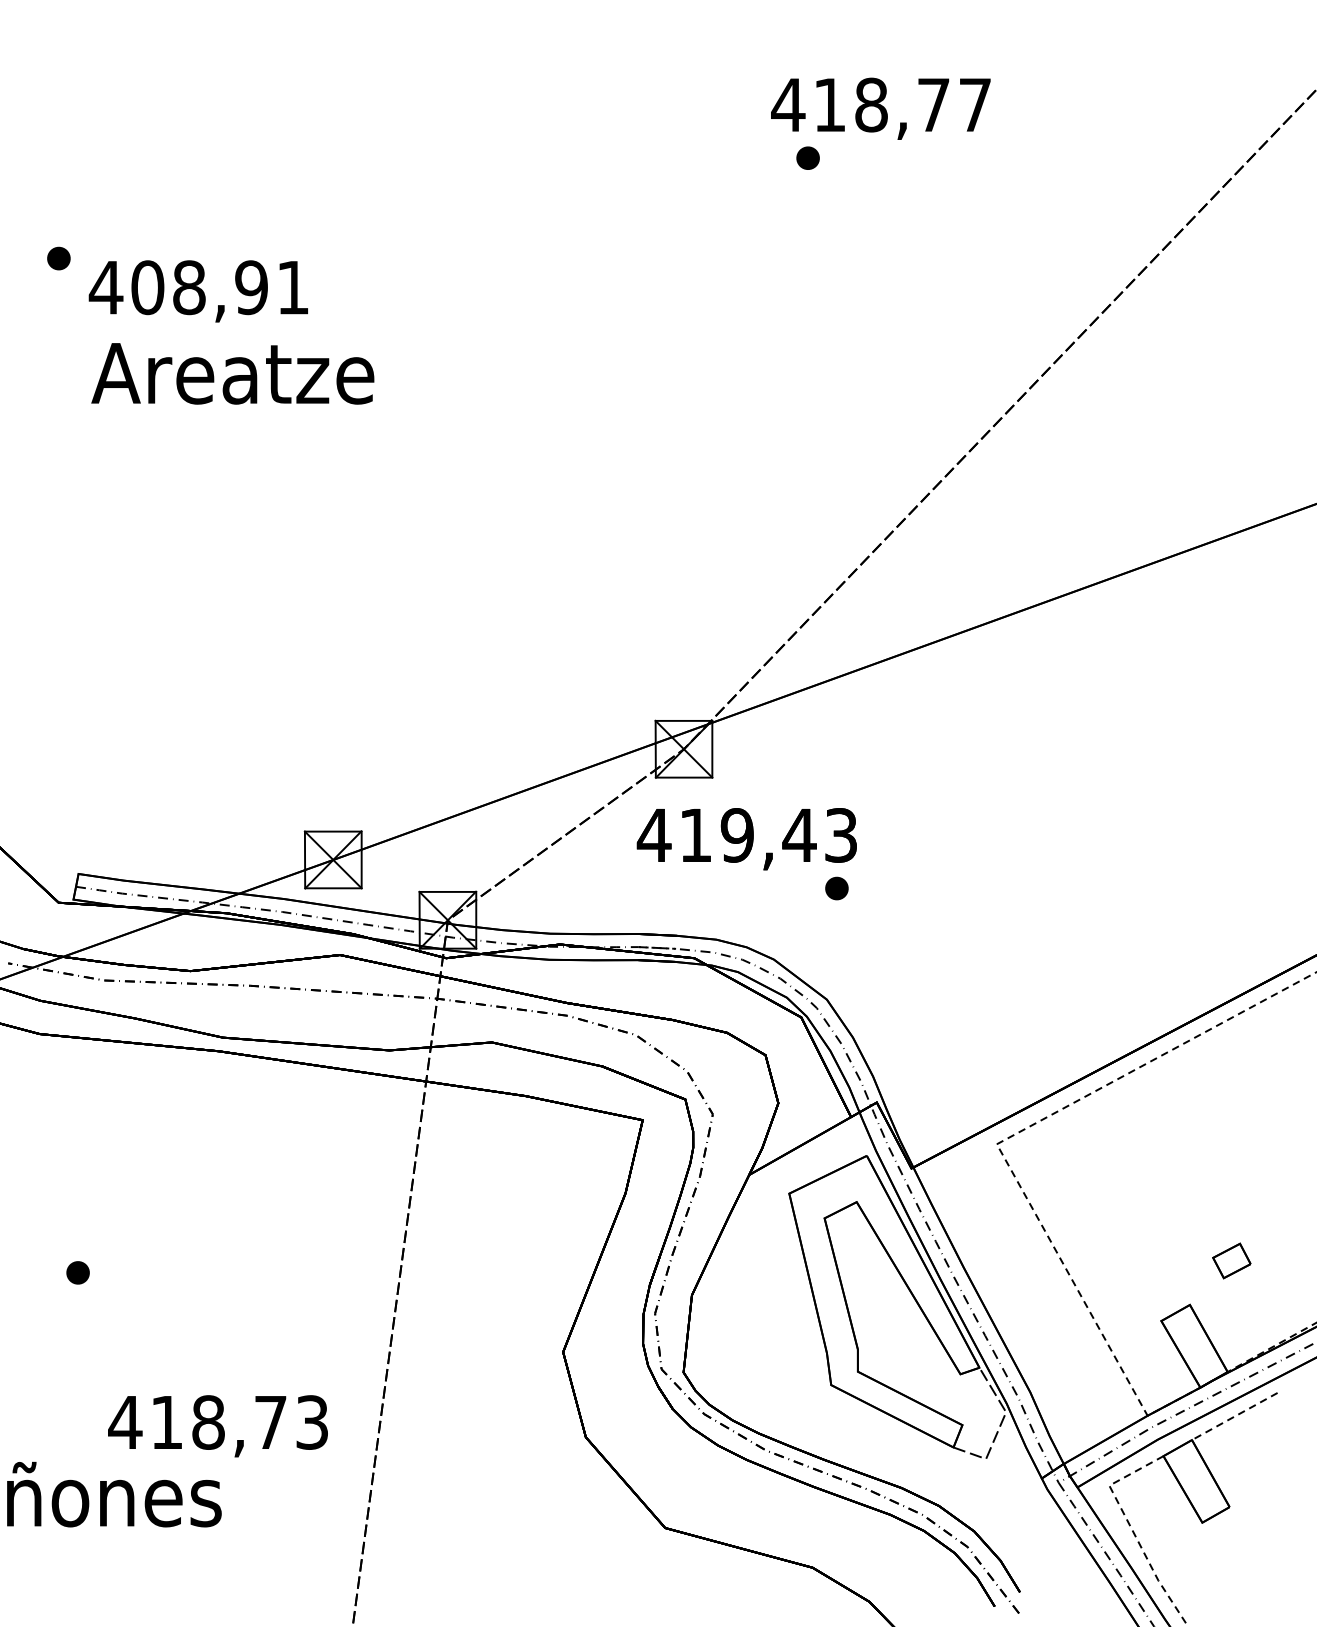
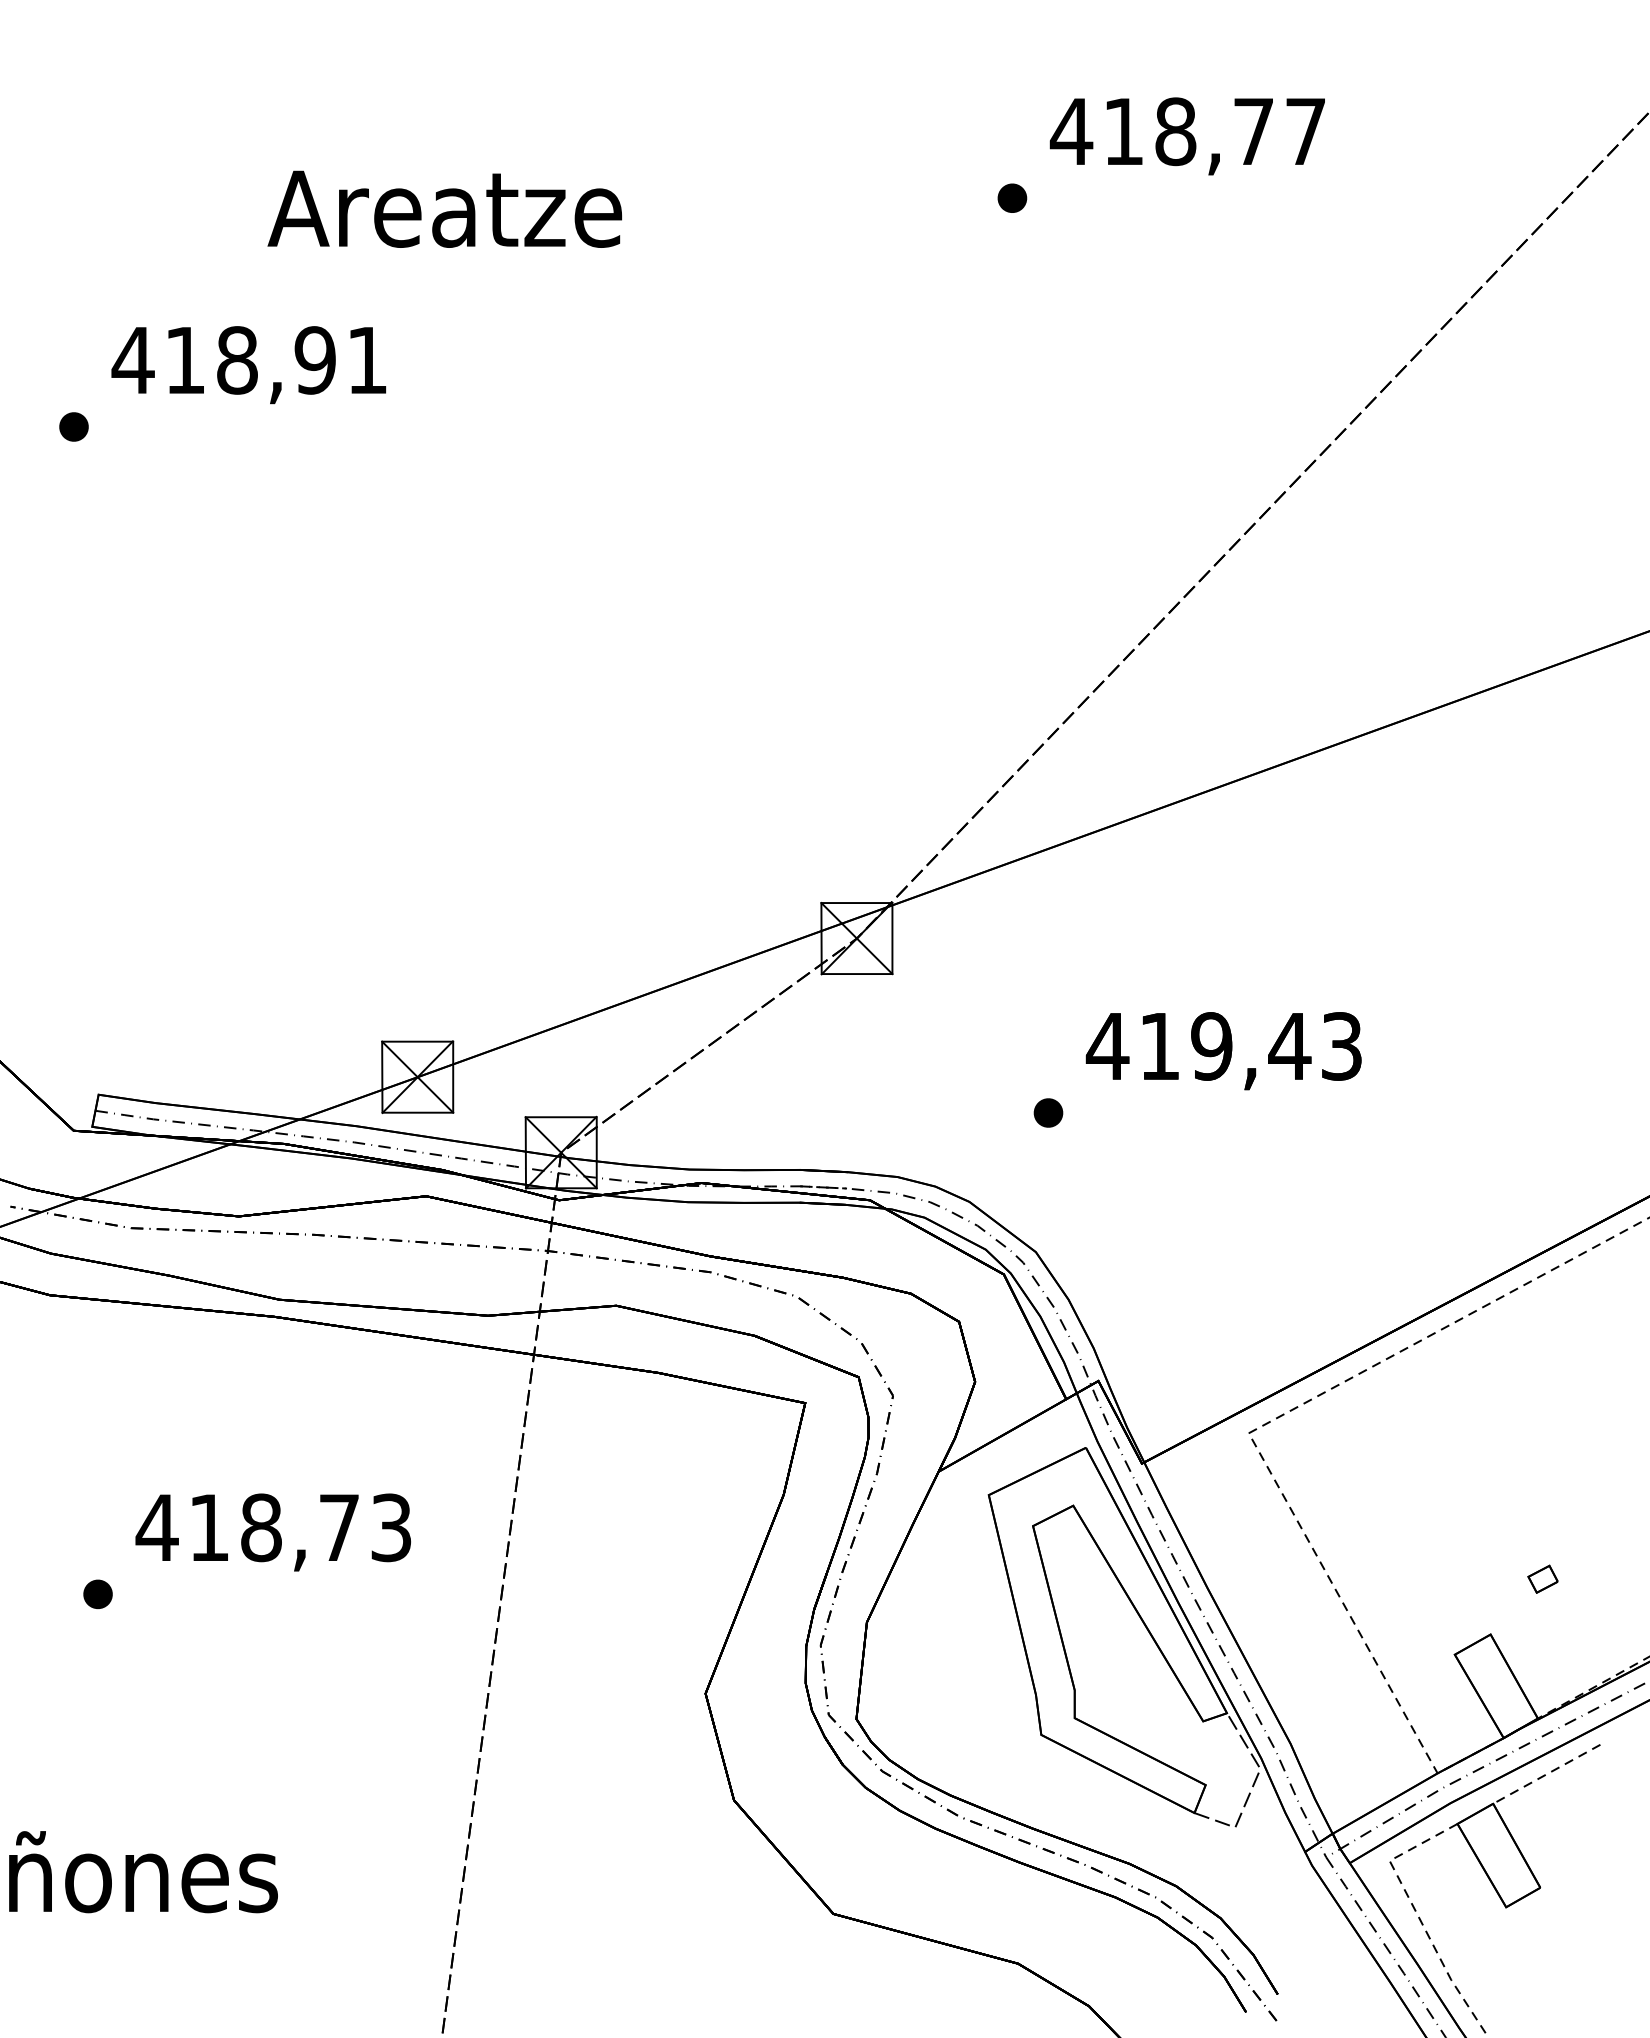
text: (880, 108) -> (1186, 136), moved
part: (58, 258) -> (73, 426), moved
text: (147, 287) -> (185, 360), 408,91 -> 418,91
text: (232, 373) -> (444, 208), moved
text: (746, 839) -> (1223, 1051), moved
part: (1231, 1260) -> (1542, 1578), size x0.62
text: (217, 1426) -> (272, 1532), moved

